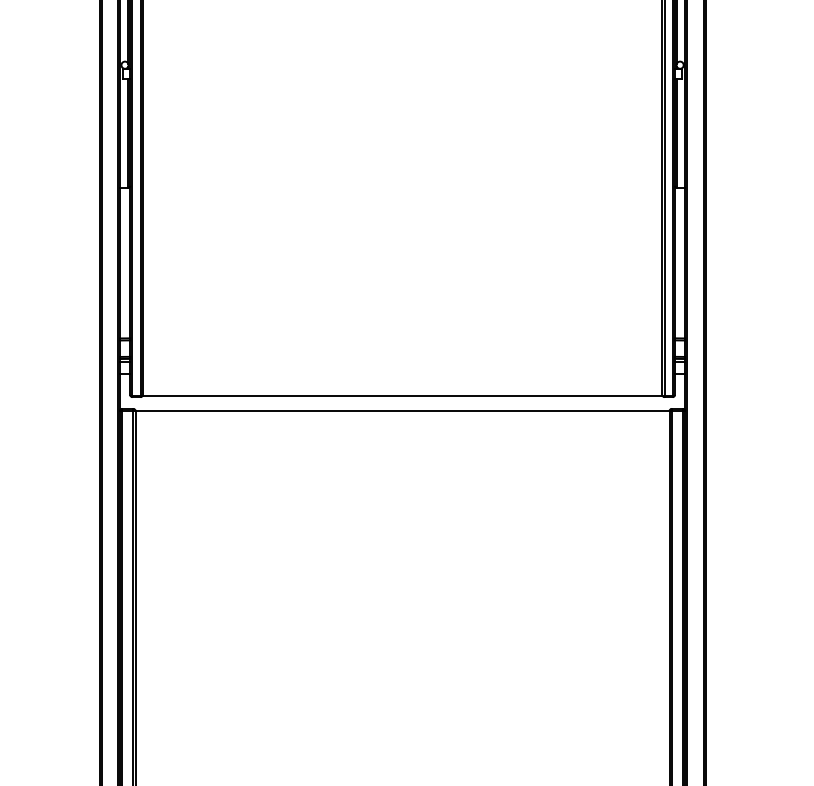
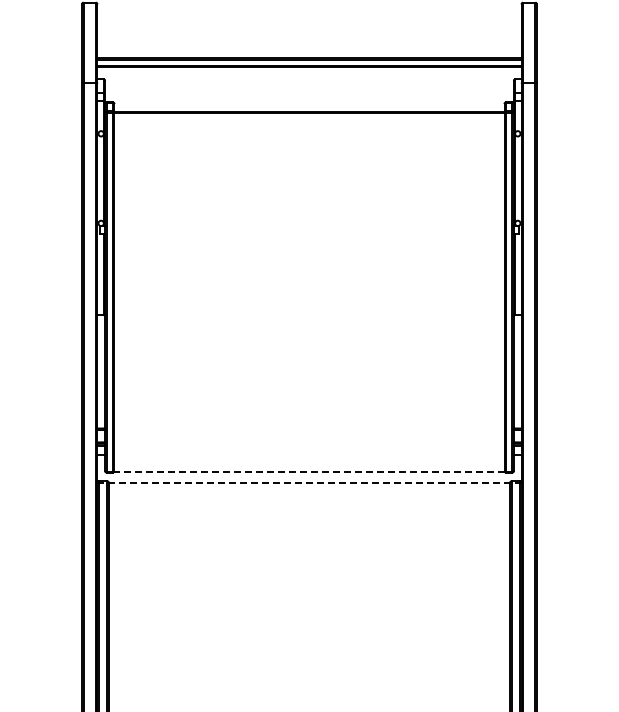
line: (402, 397) -> (309, 472), solid -> dashed
line: (402, 410) -> (309, 482), solid -> dashed

